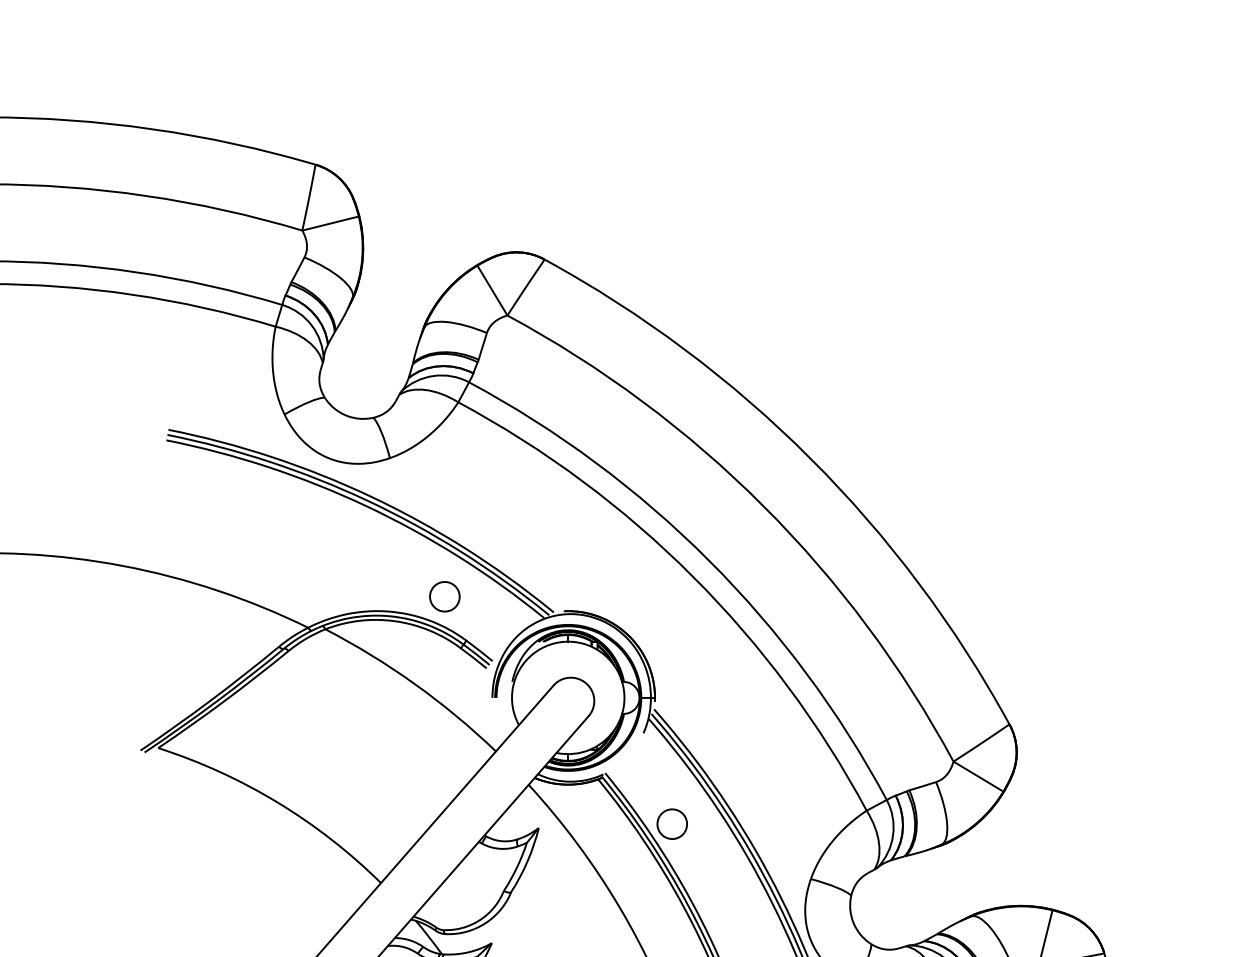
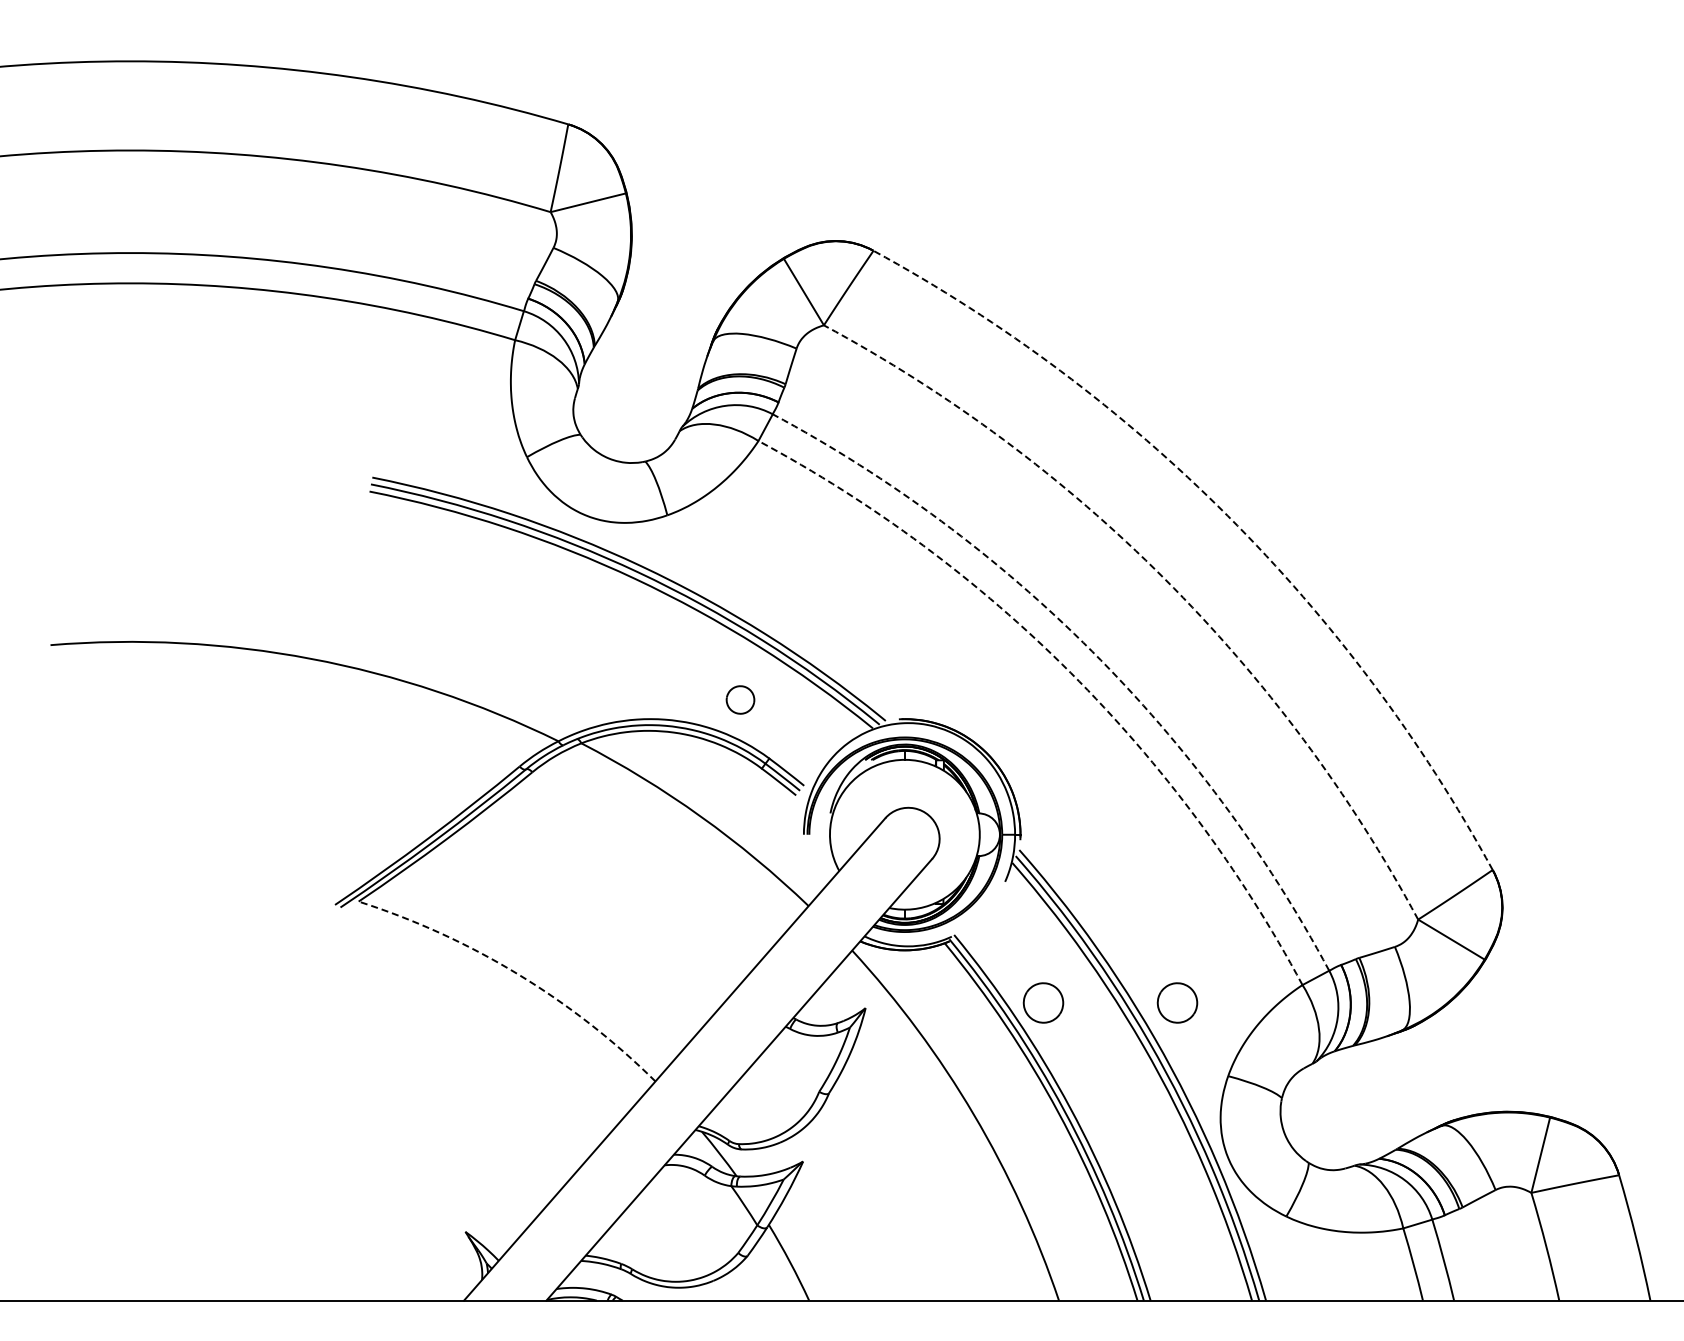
arc: (810, 458) -> (1227, 515), solid -> dashed
arc: (763, 505) -> (1164, 578), solid -> dashed
arc: (709, 560) -> (1092, 651), solid -> dashed
arc: (692, 576) -> (1070, 672), solid -> dashed
part: (444, 596) -> (740, 699), size x0.7
arc: (277, 802) -> (517, 974), solid -> dashed
part: (772, 823) -> (1177, 1002), added

